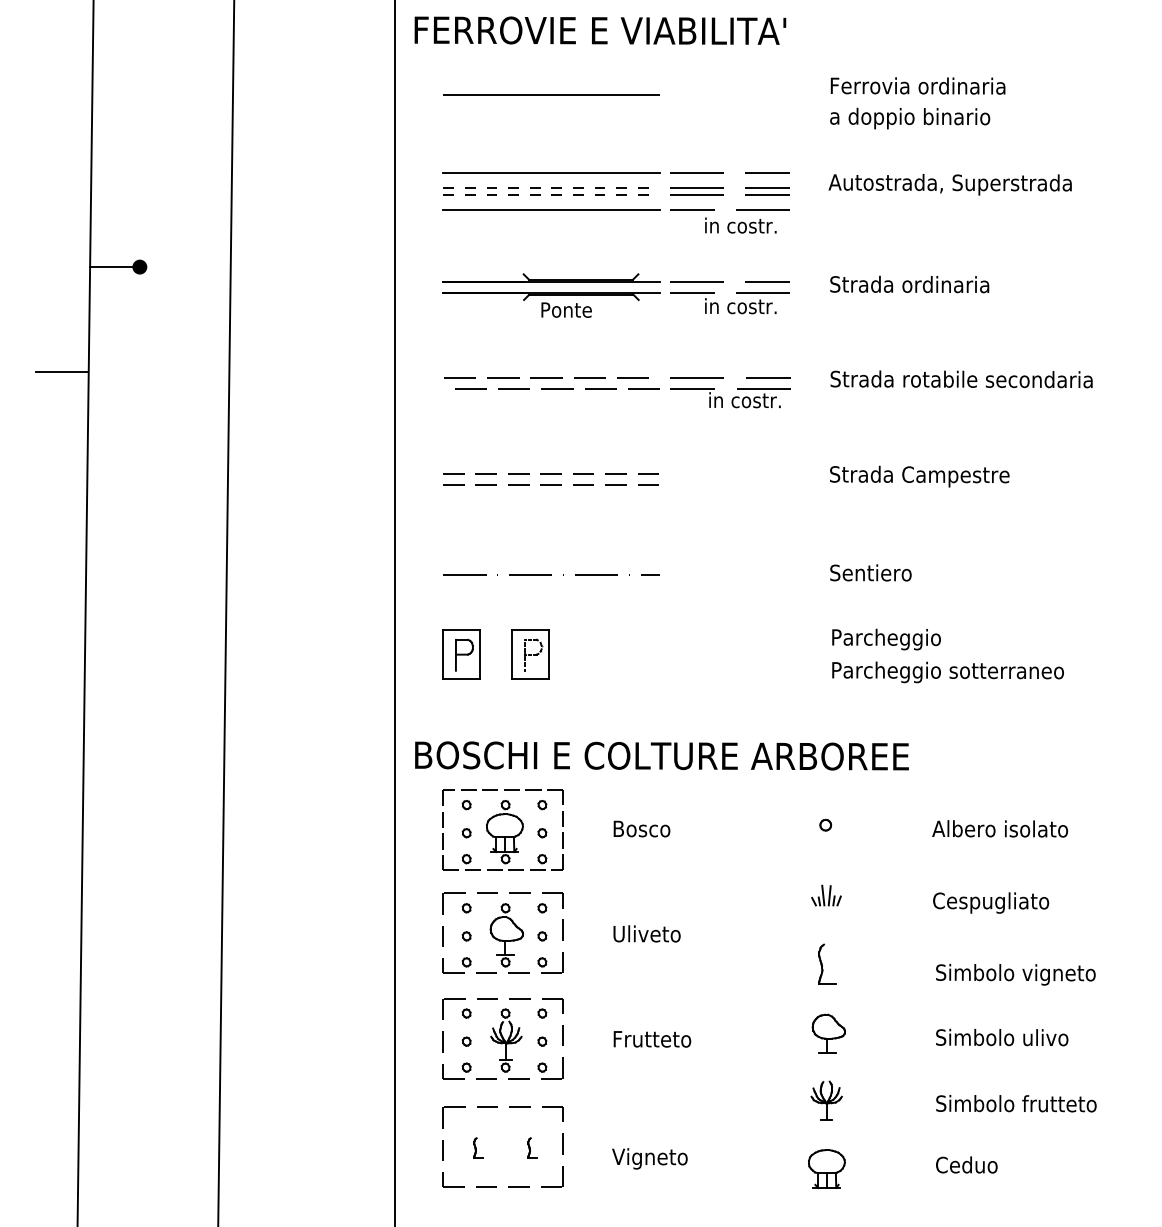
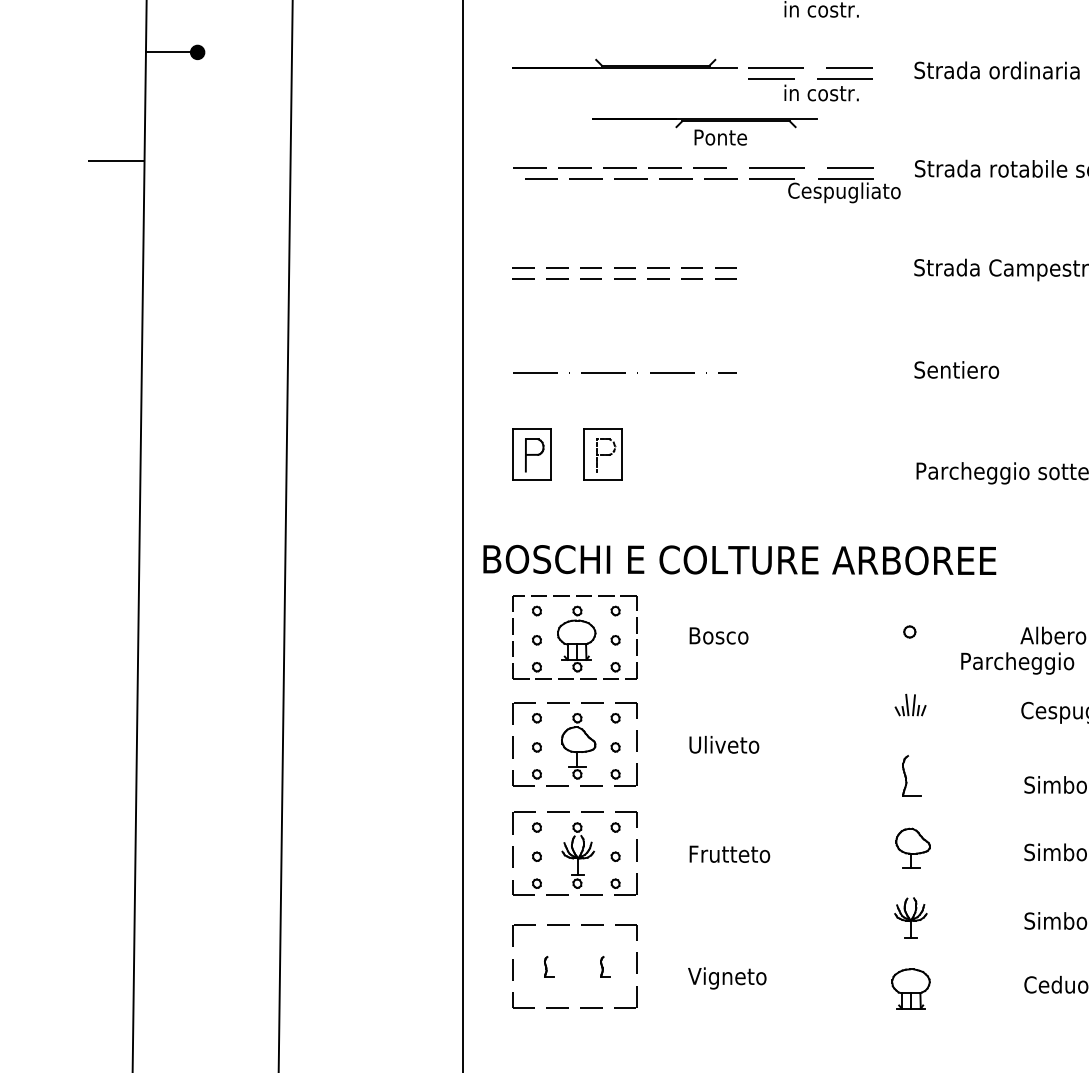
part: (551, 304) -> (705, 131), moved
text: (762, 402) -> (844, 193), in costr. -> Cespugliato
text: (886, 639) -> (1017, 663), moved

